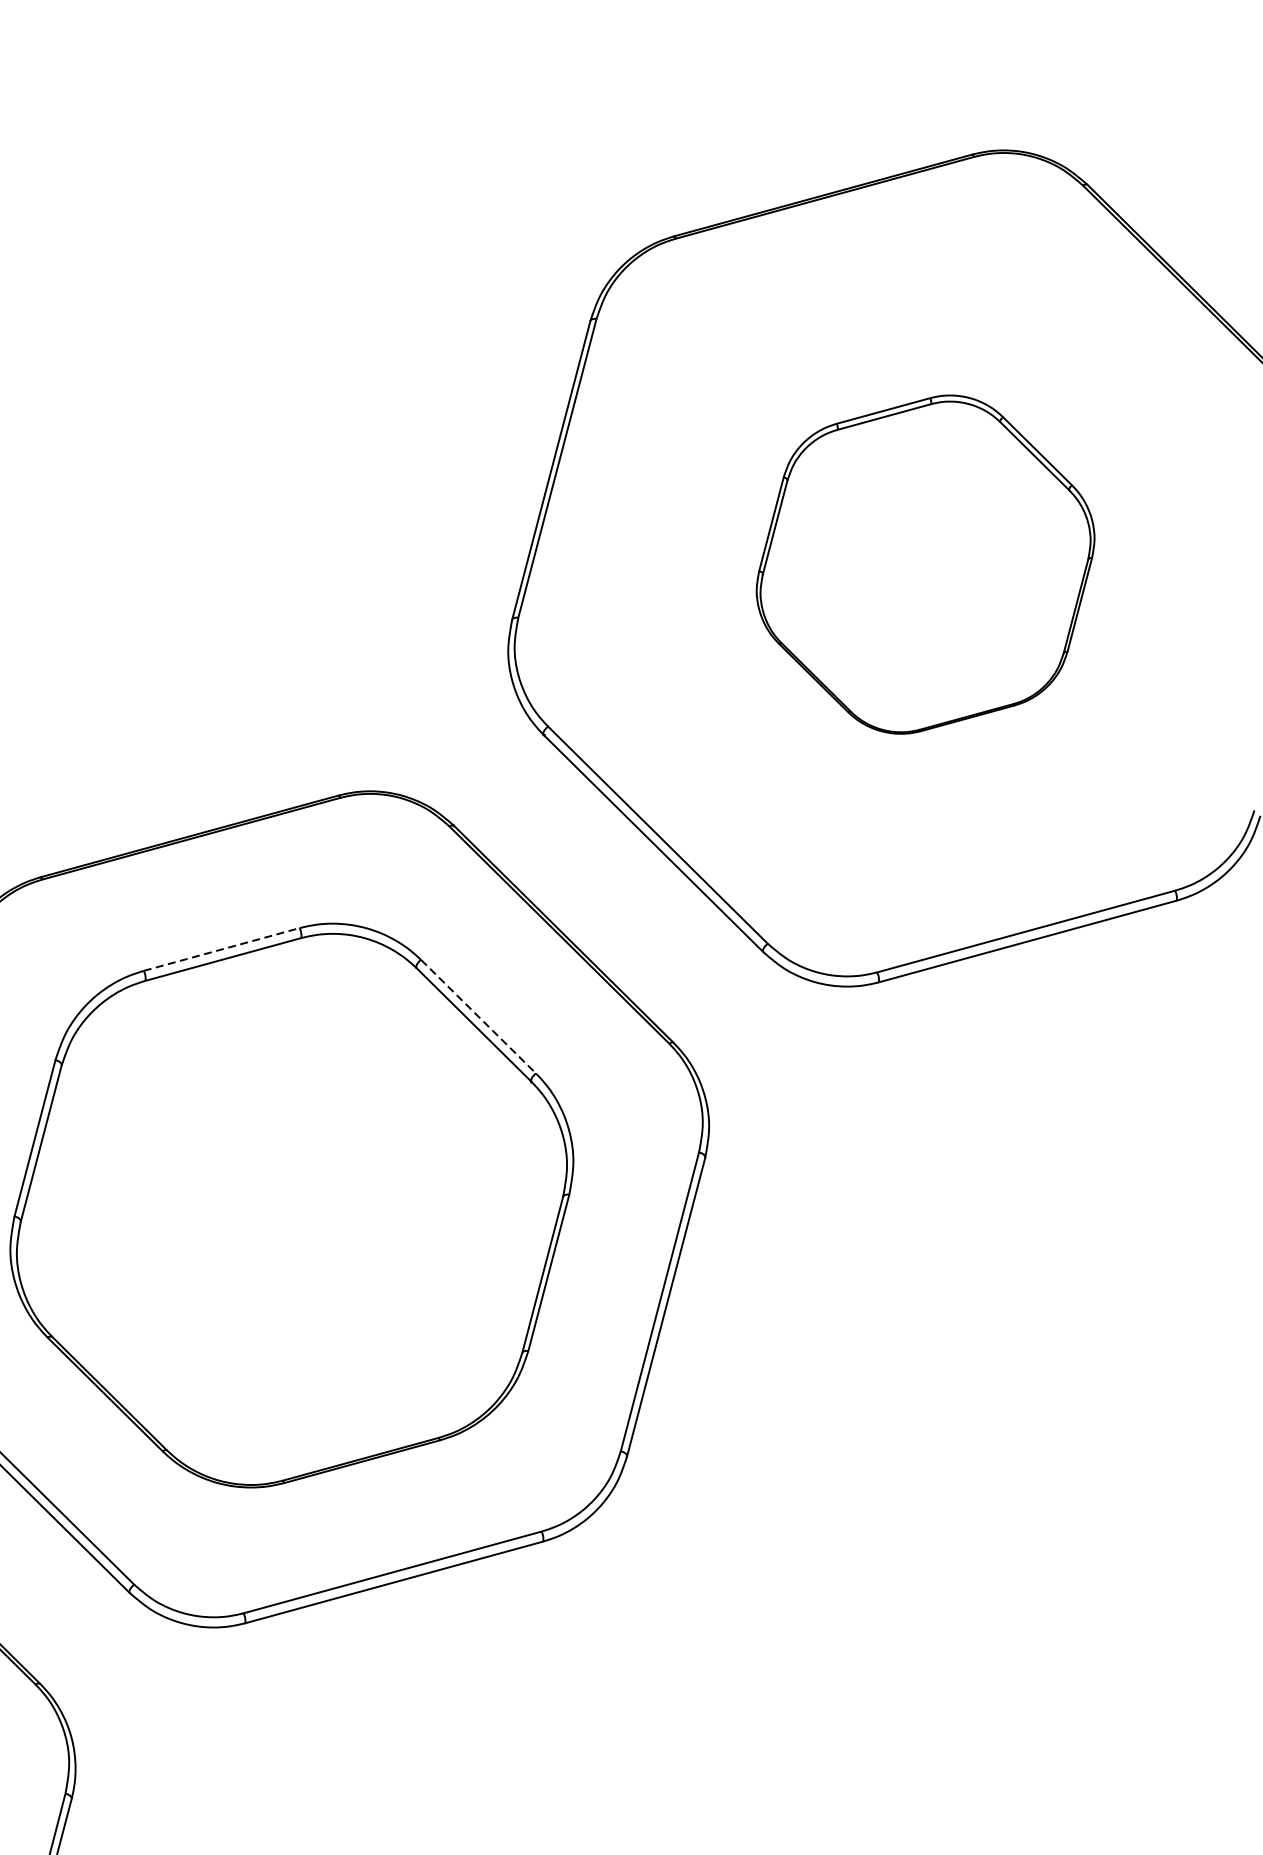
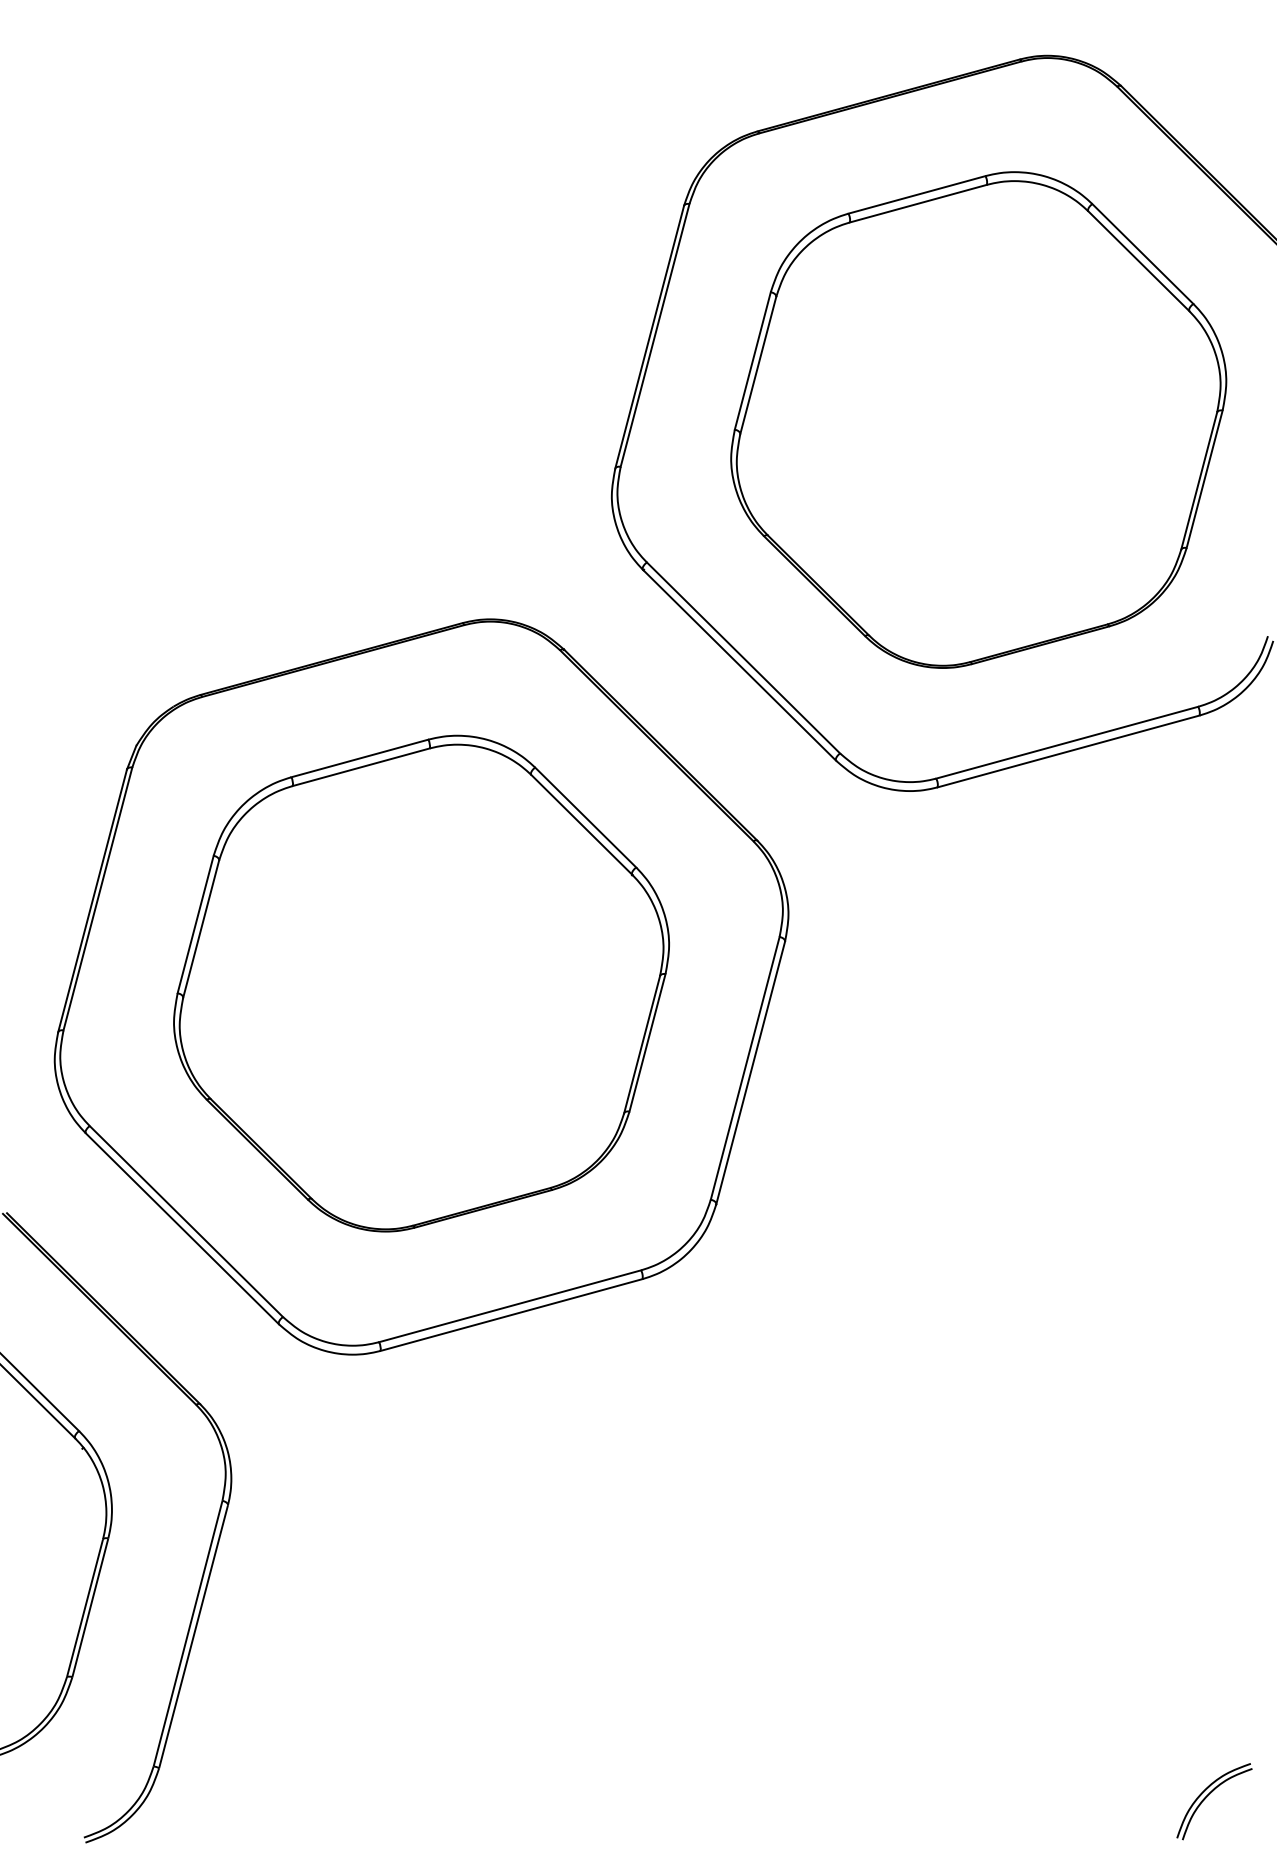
part: (925, 564) -> (978, 419), size x1.67
line: (222, 949) -> (360, 758), dashed -> solid
line: (479, 1016) -> (586, 817), dashed -> solid

